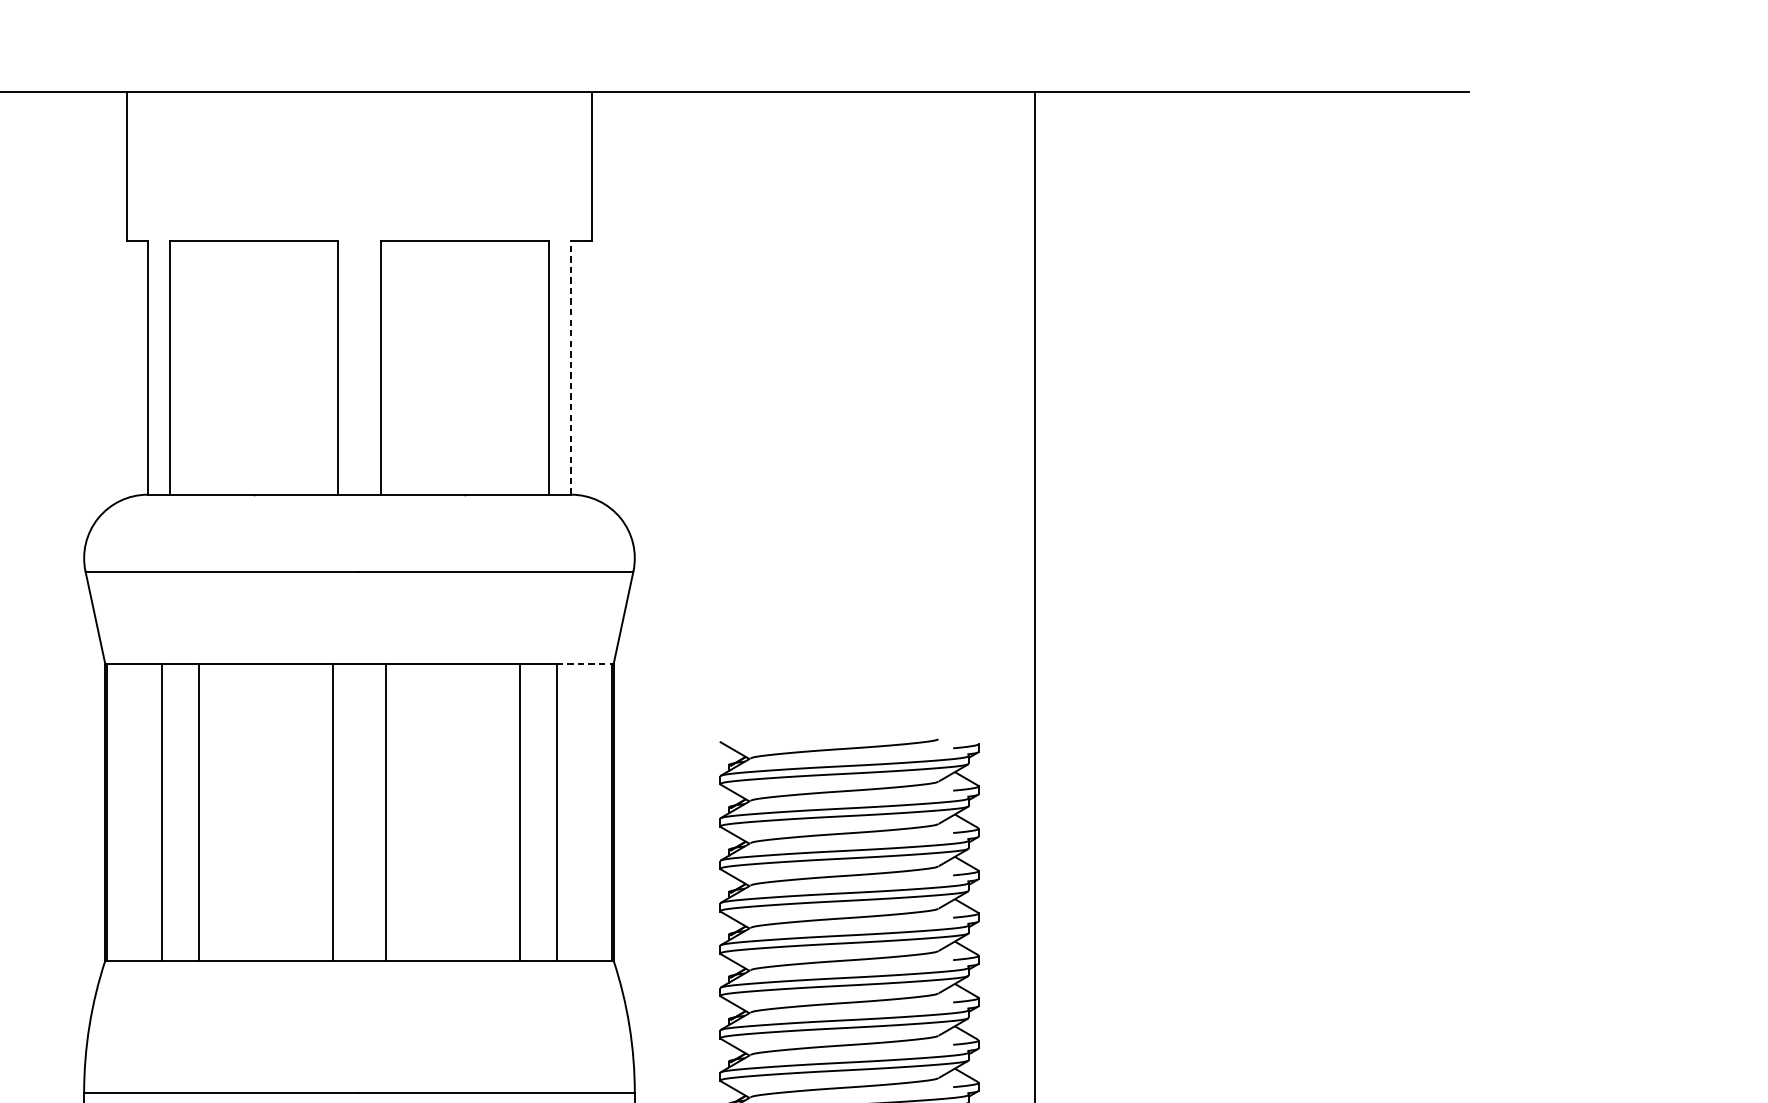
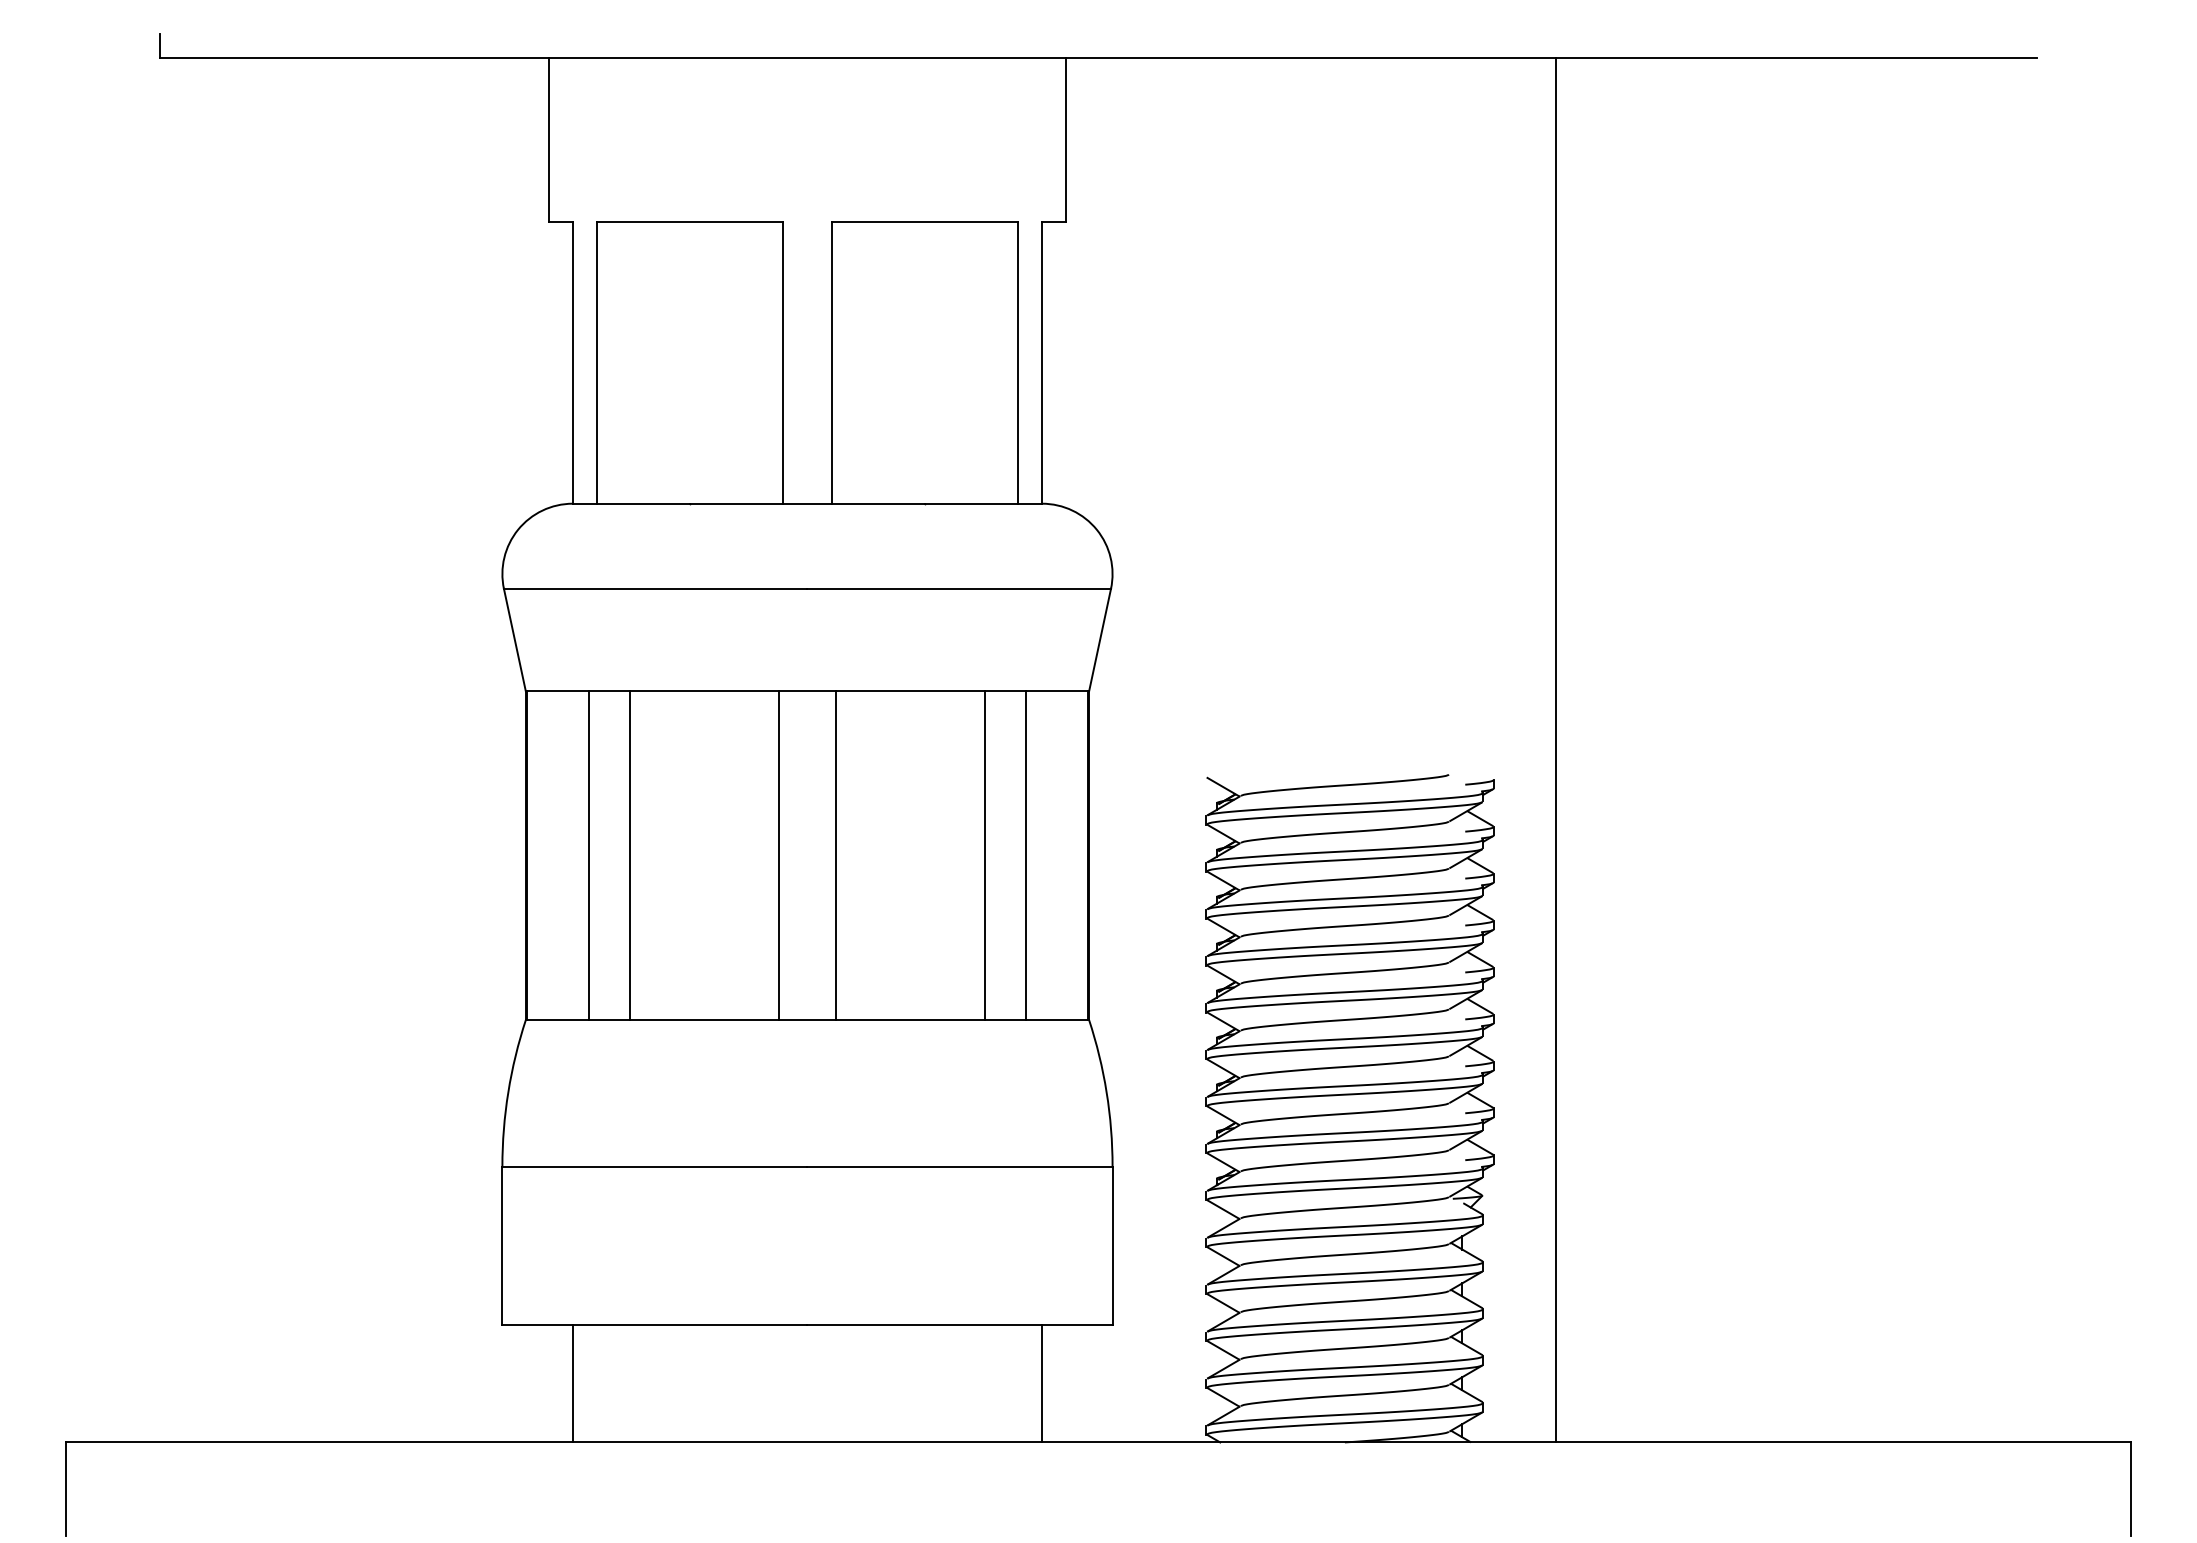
line: (571, 367) -> (1042, 362), dashed -> solid
line: (584, 664) -> (1056, 691), dashed -> solid

